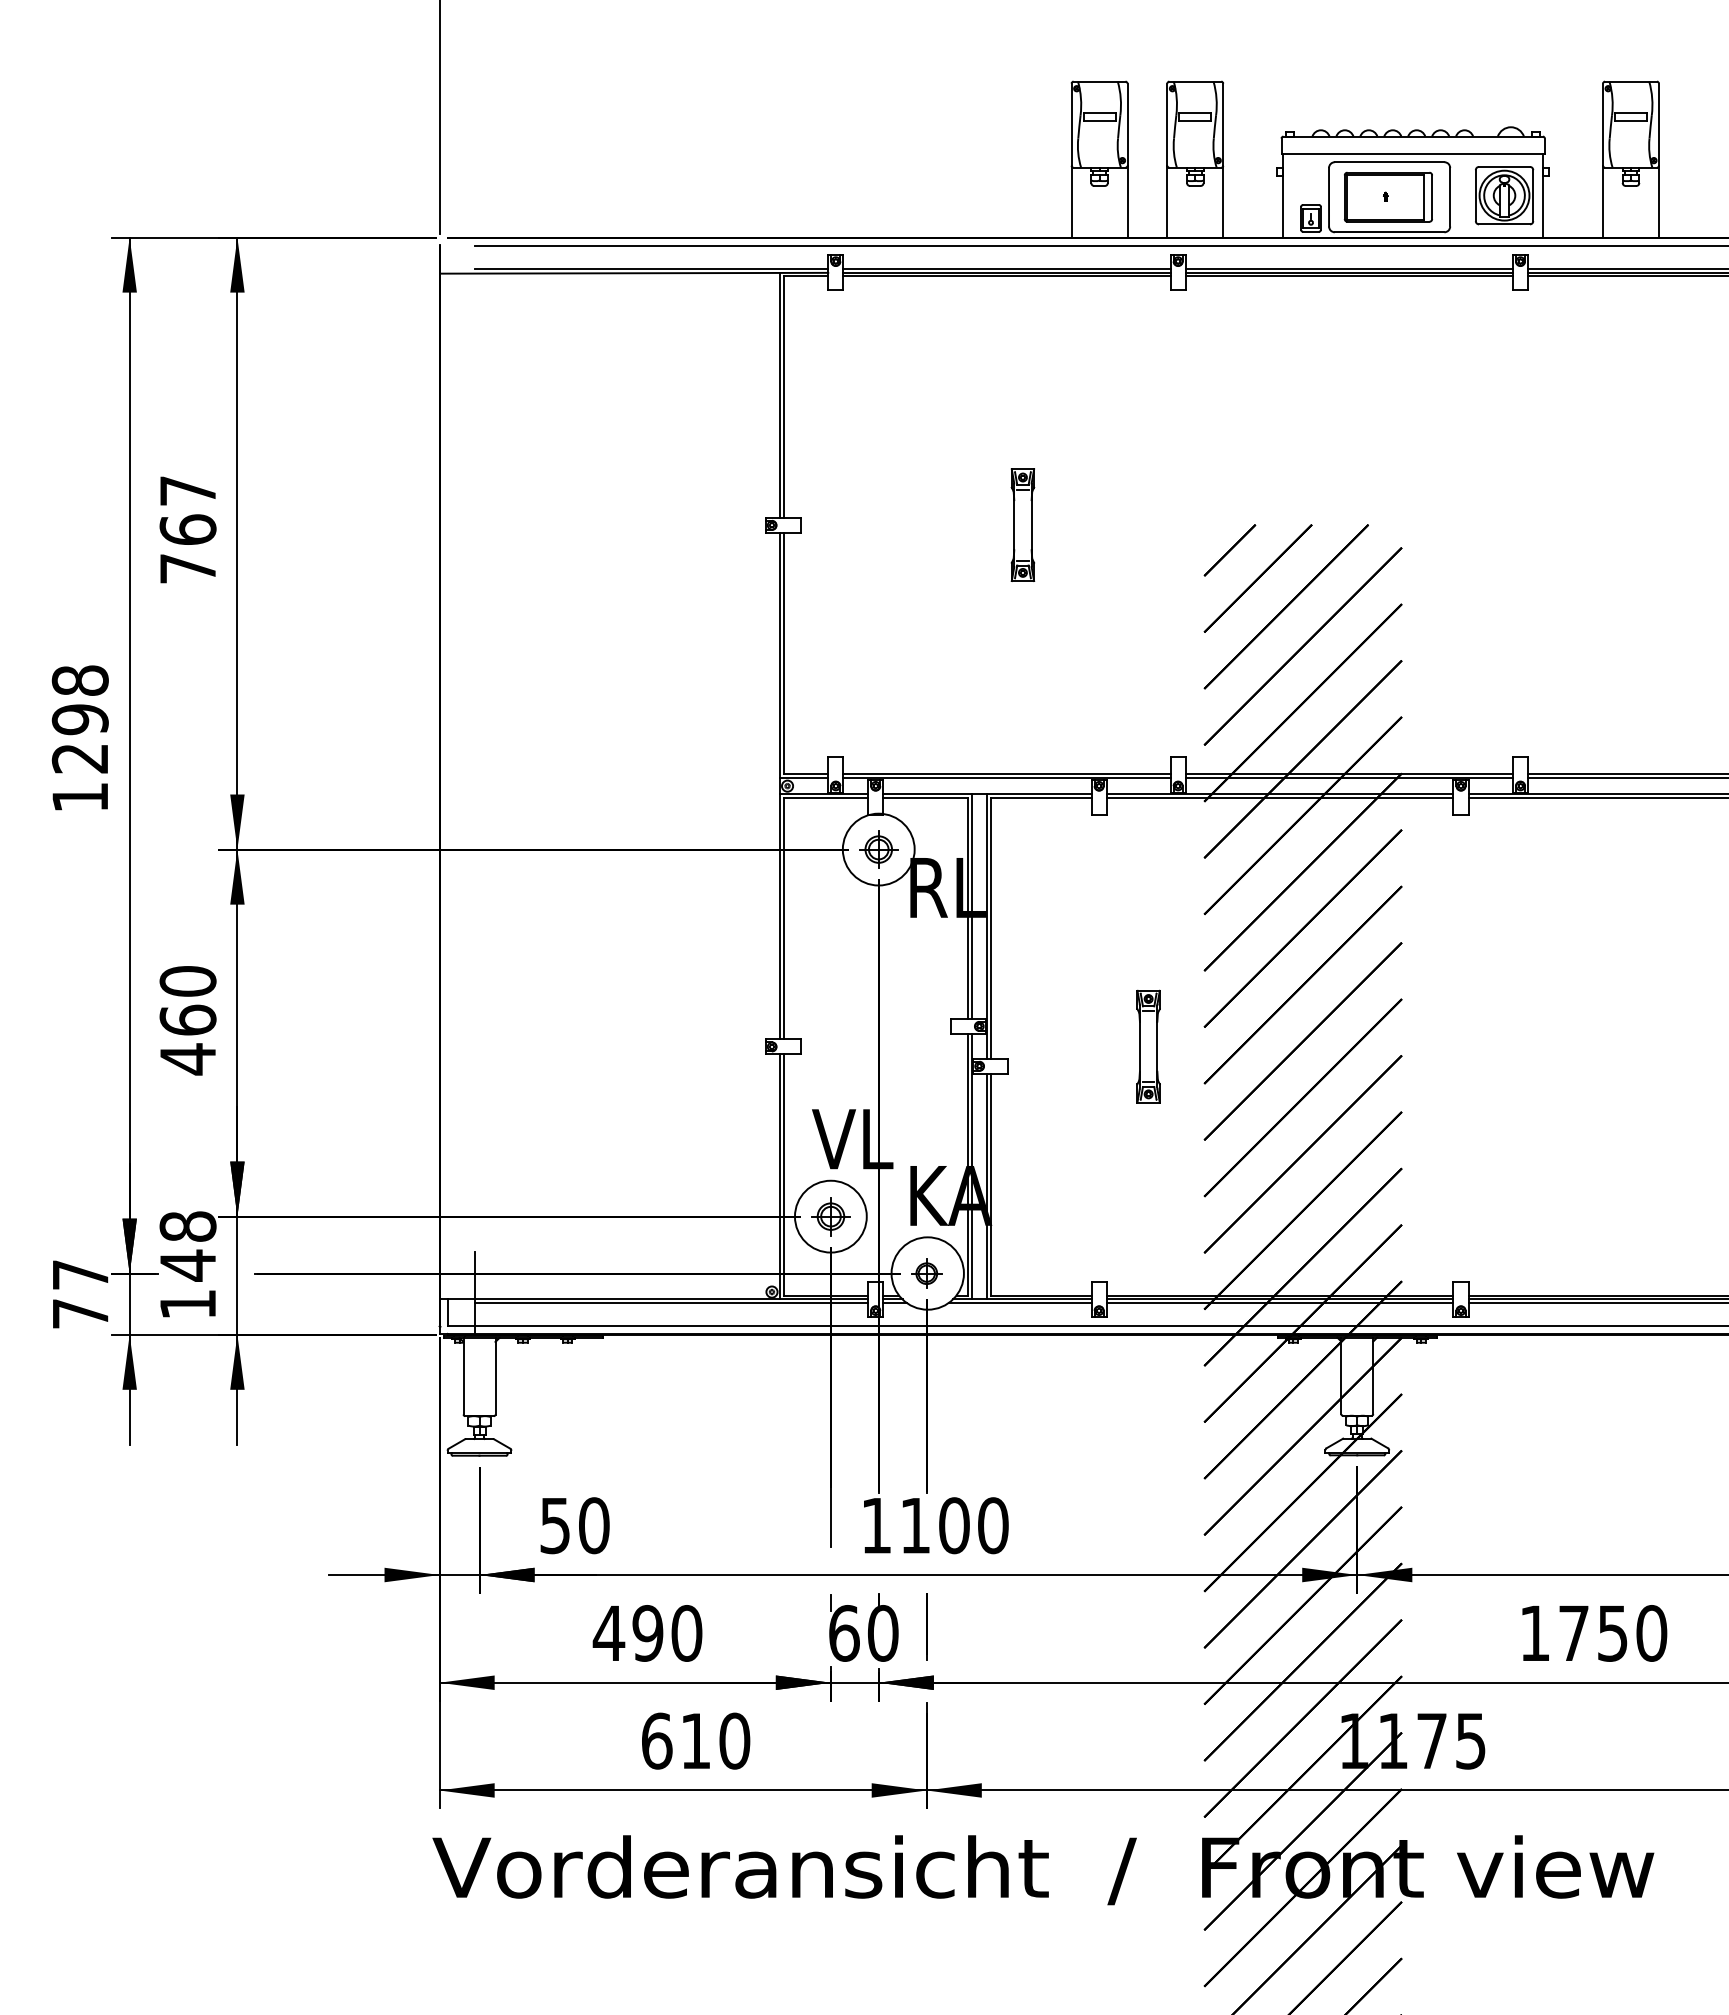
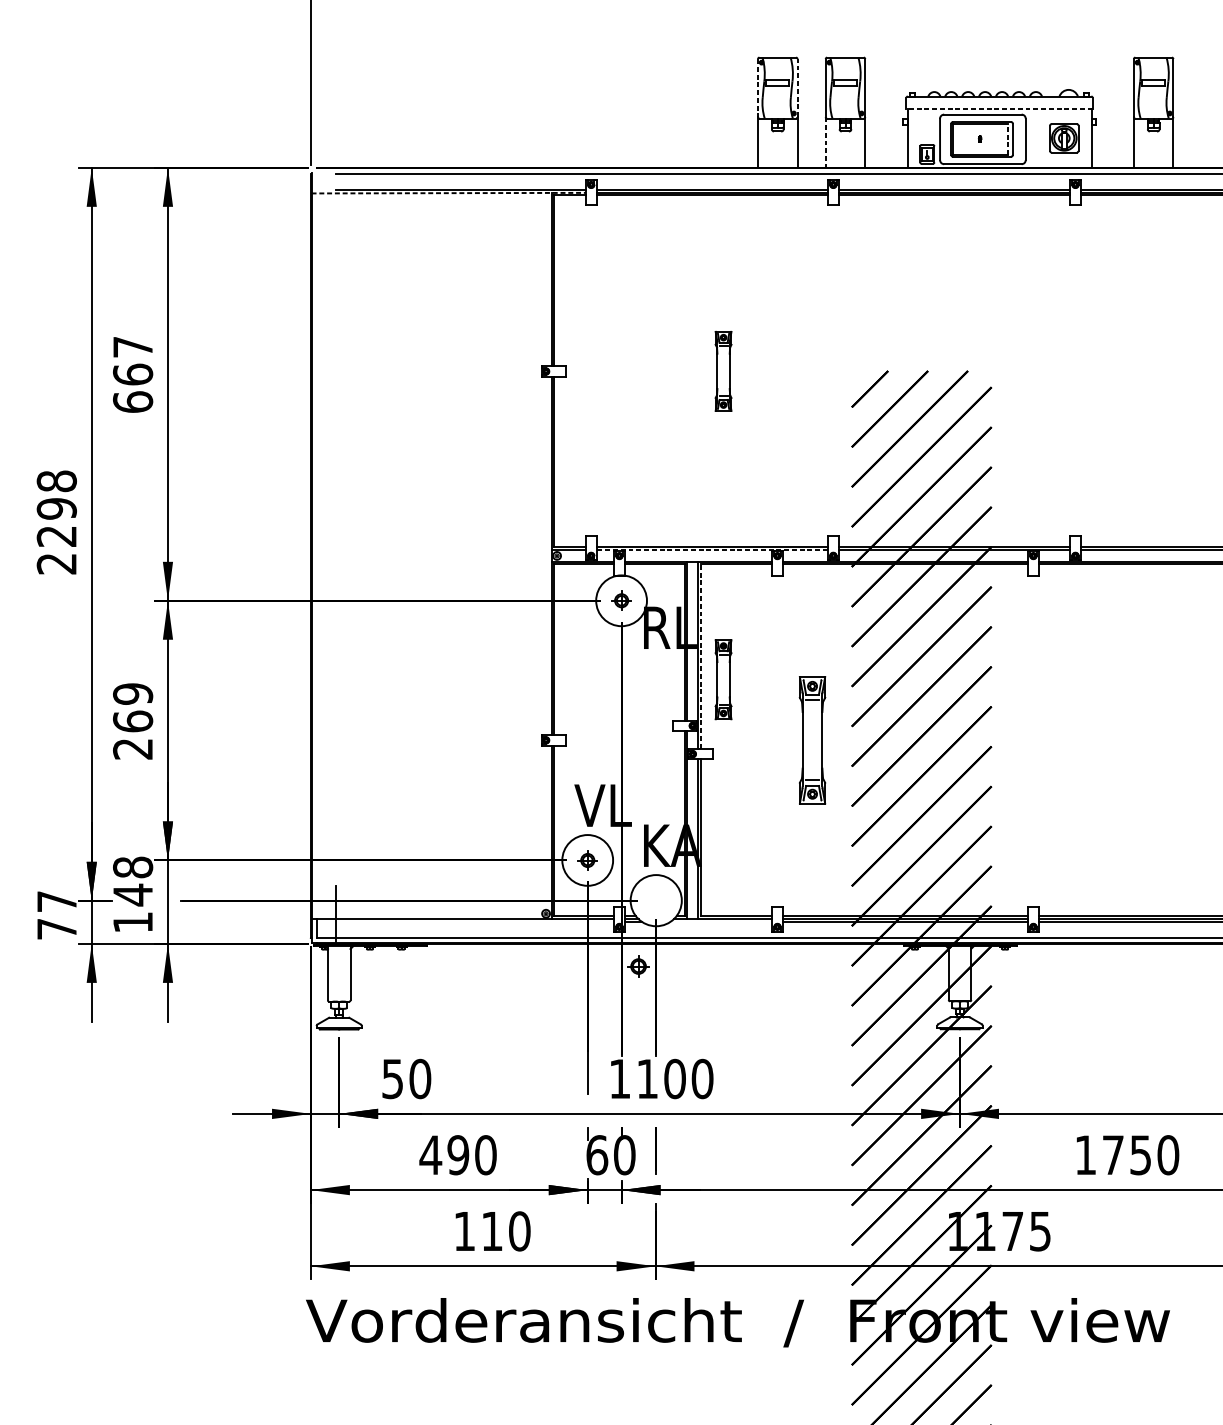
line: (1127, 124) -> (797, 87), solid -> dashed
line: (1071, 125) -> (757, 88), solid -> dashed
line: (1413, 153) -> (999, 108), solid -> dashed
part: (1504, 195) -> (1064, 138), size x0.7
line: (1424, 196) -> (1007, 138), solid -> dashed
line: (1167, 201) -> (825, 142), solid -> dashed
line: (634, 273) -> (448, 193), solid -> dashed
text: (187, 568) -> (132, 401), 767 -> 667
line: (1007, 778) -> (712, 550), solid -> dashed
text: (79, 797) -> (56, 563), 1298 -> 2298
part: (878, 849) -> (621, 600), size x0.7
line: (991, 928) -> (701, 656), solid -> dashed
part: (1022, 960) -> (723, 679), added
text: (187, 1020) -> (132, 721), 460 -> 269
part: (1148, 1046) -> (812, 740), size x1.6
part: (830, 1216) -> (587, 860), size x0.7
part: (926, 1273) -> (638, 966), moved
line: (671, 1303) -> (474, 921), removed
line: (1019, 1303) -> (721, 921), removed
text: (657, 1740) -> (465, 1230), 610 -> 110

